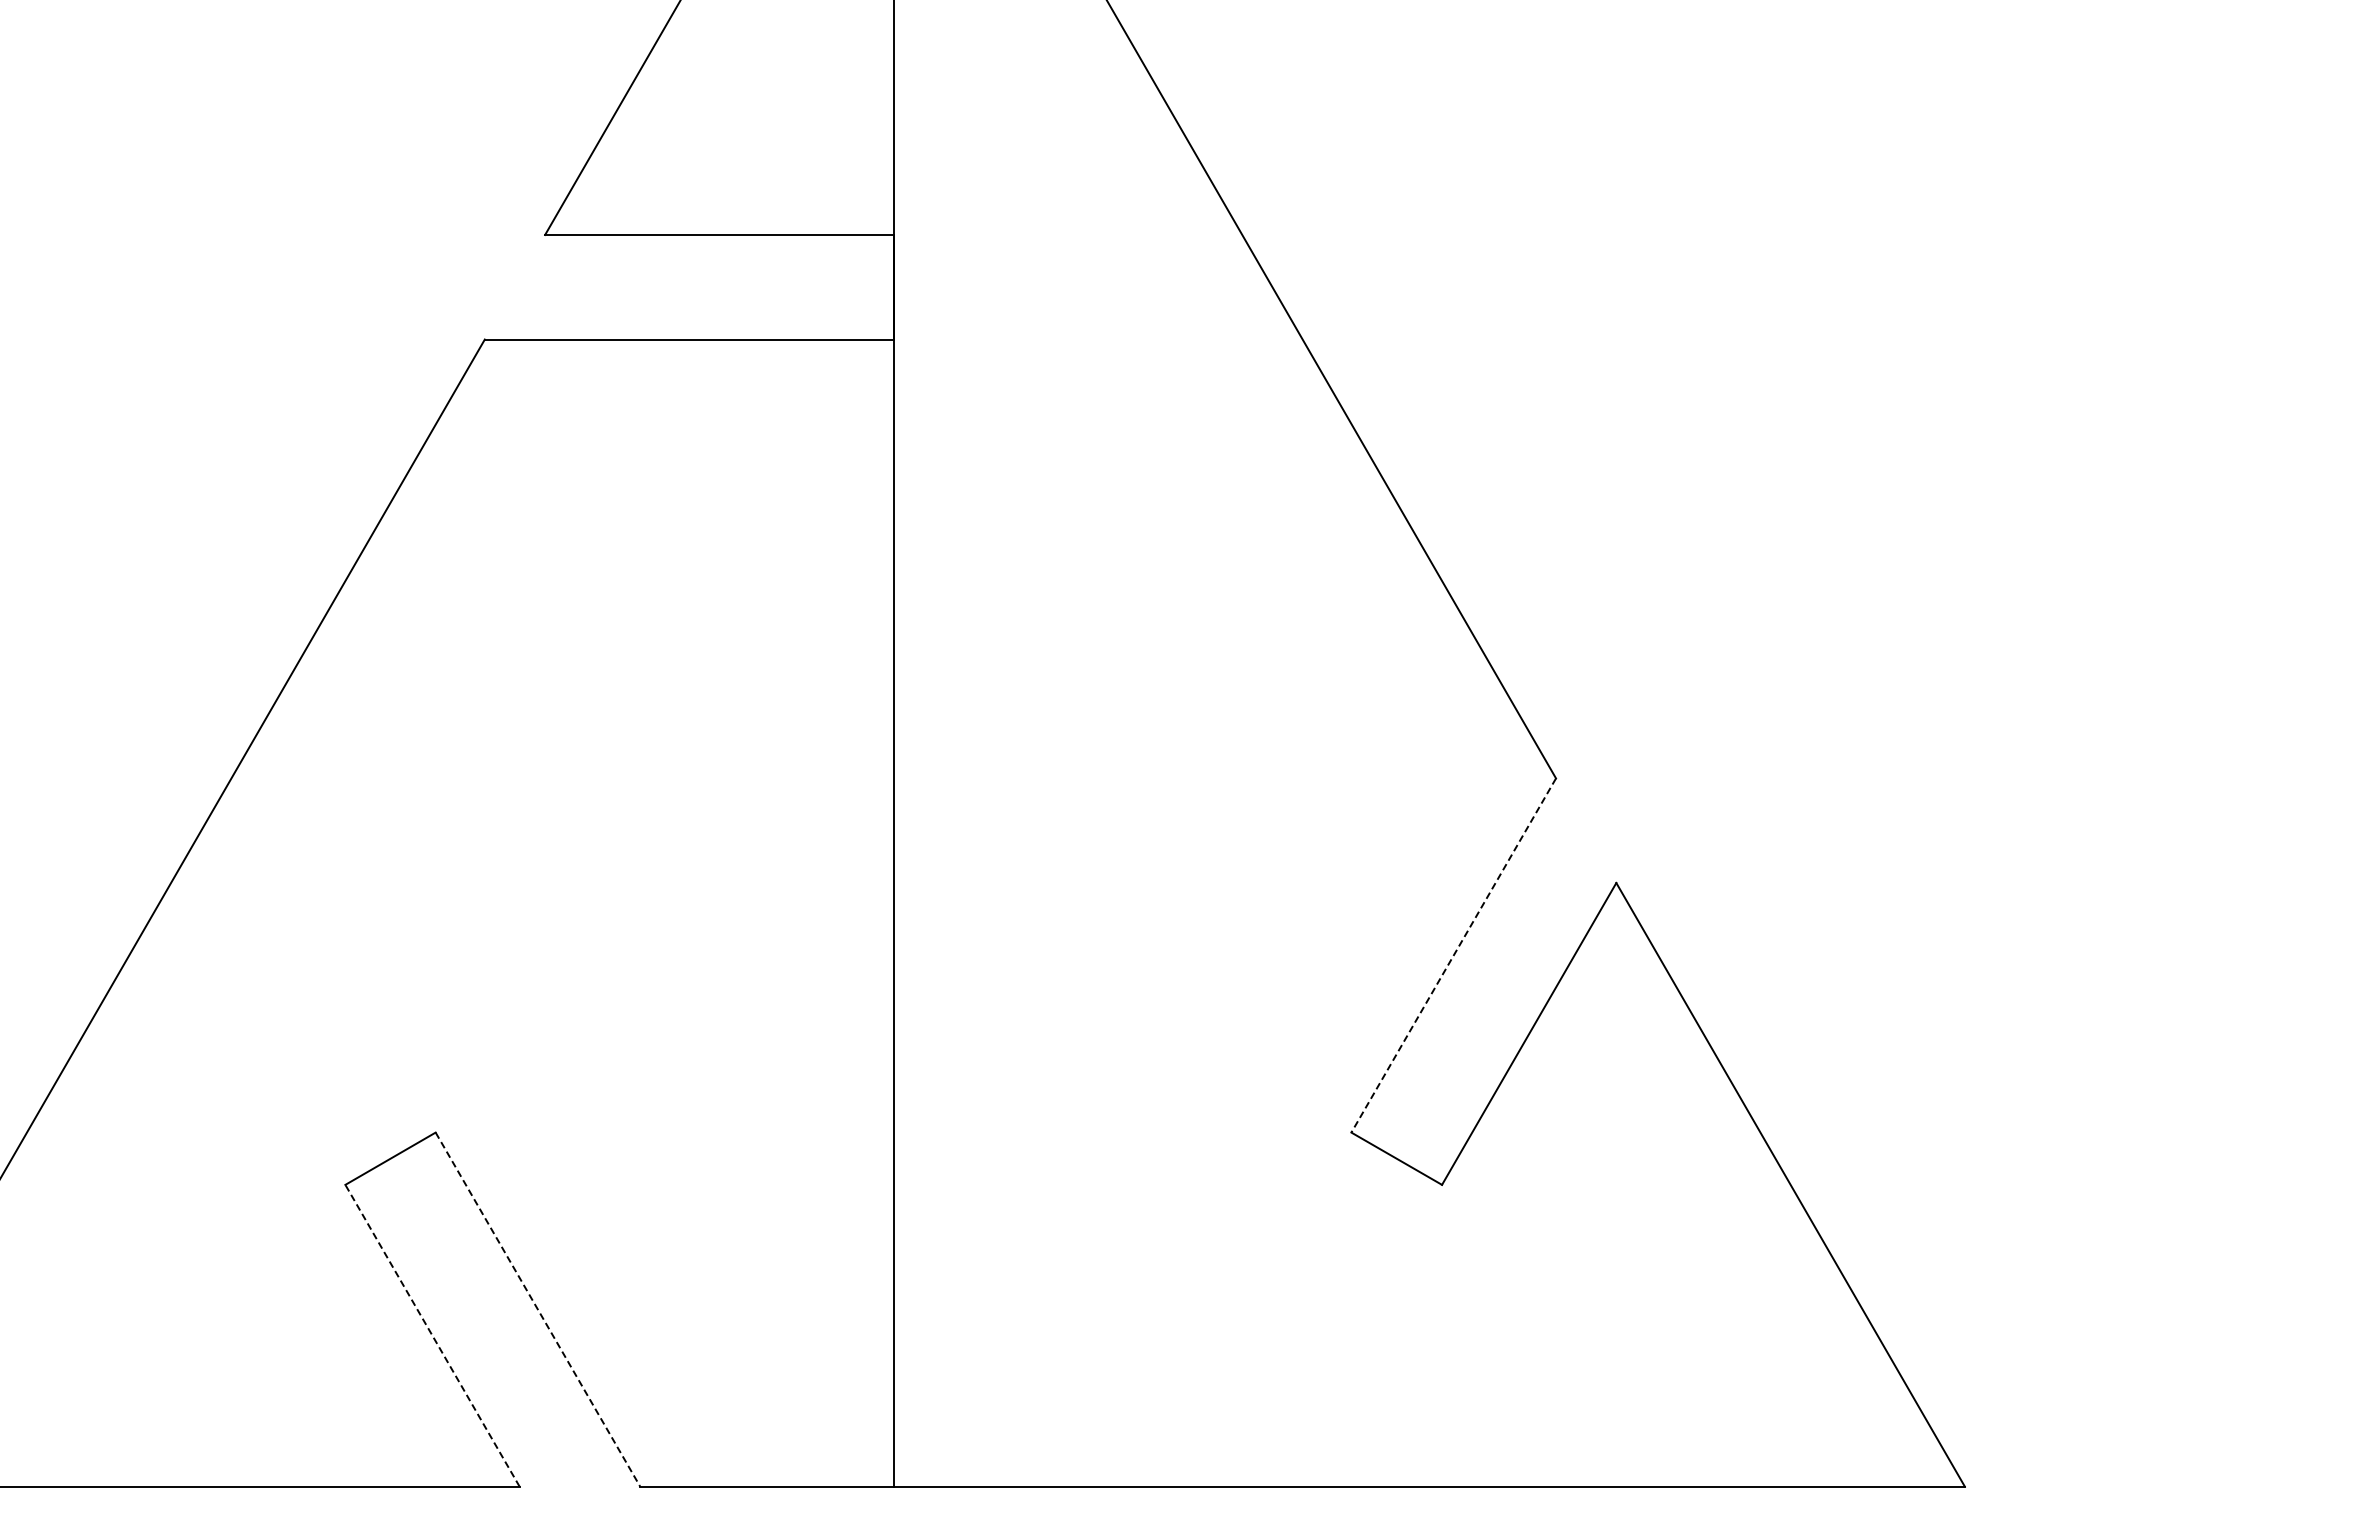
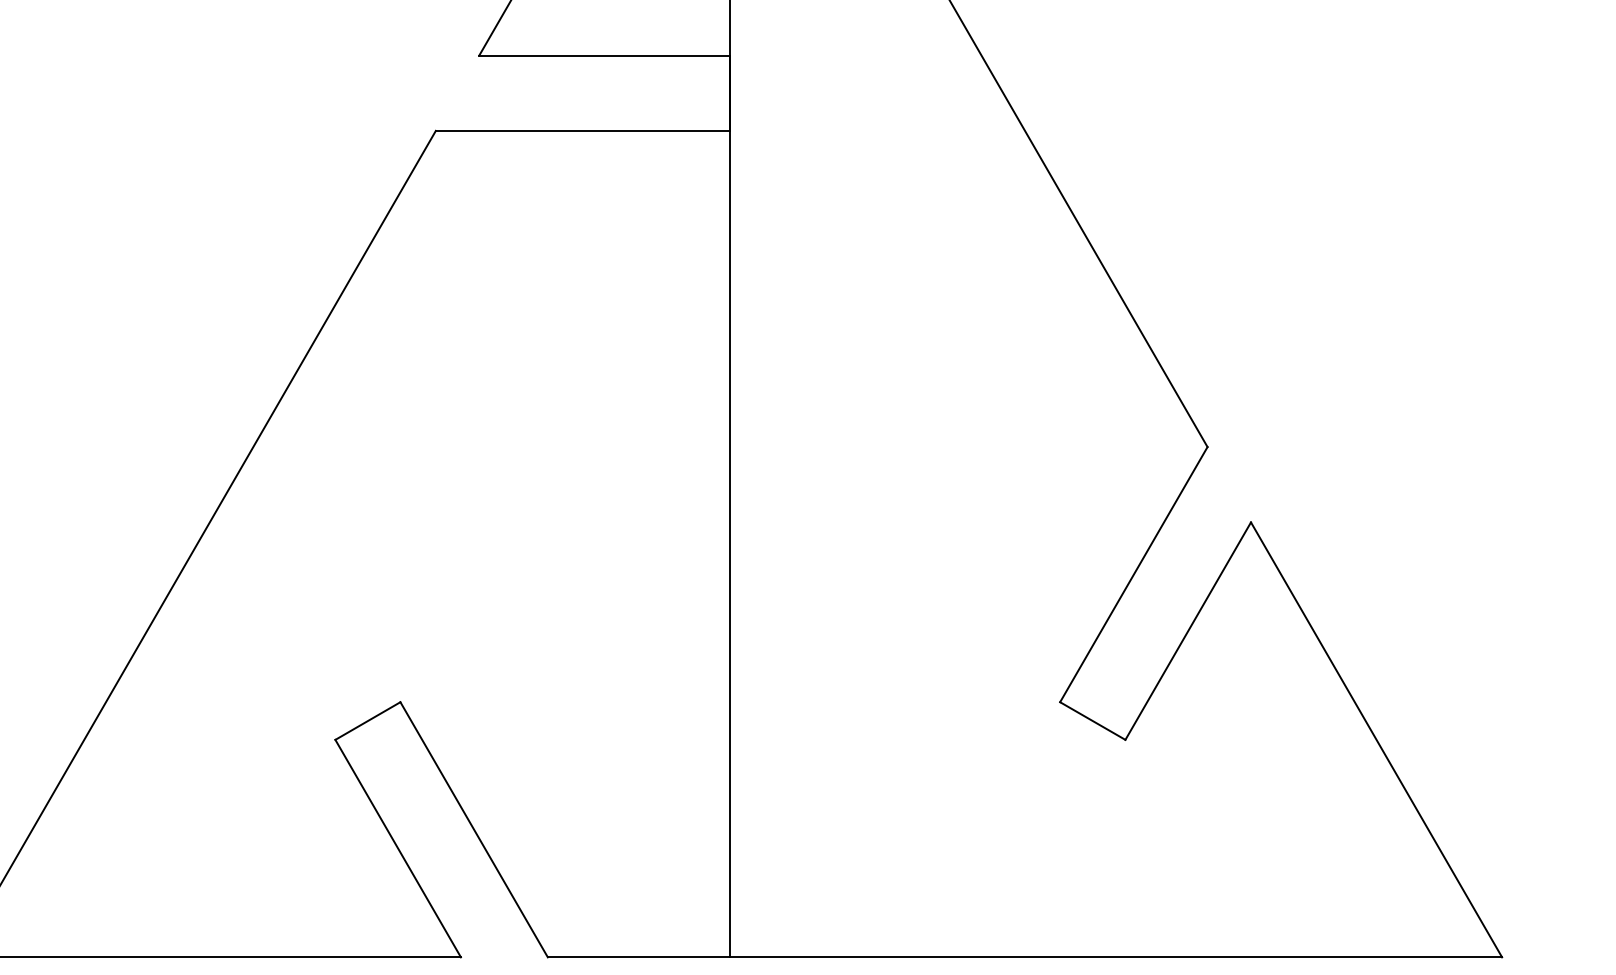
line: (1453, 955) -> (1133, 574), dashed -> solid
line: (537, 1309) -> (473, 829), dashed -> solid
line: (432, 1335) -> (398, 848), dashed -> solid

